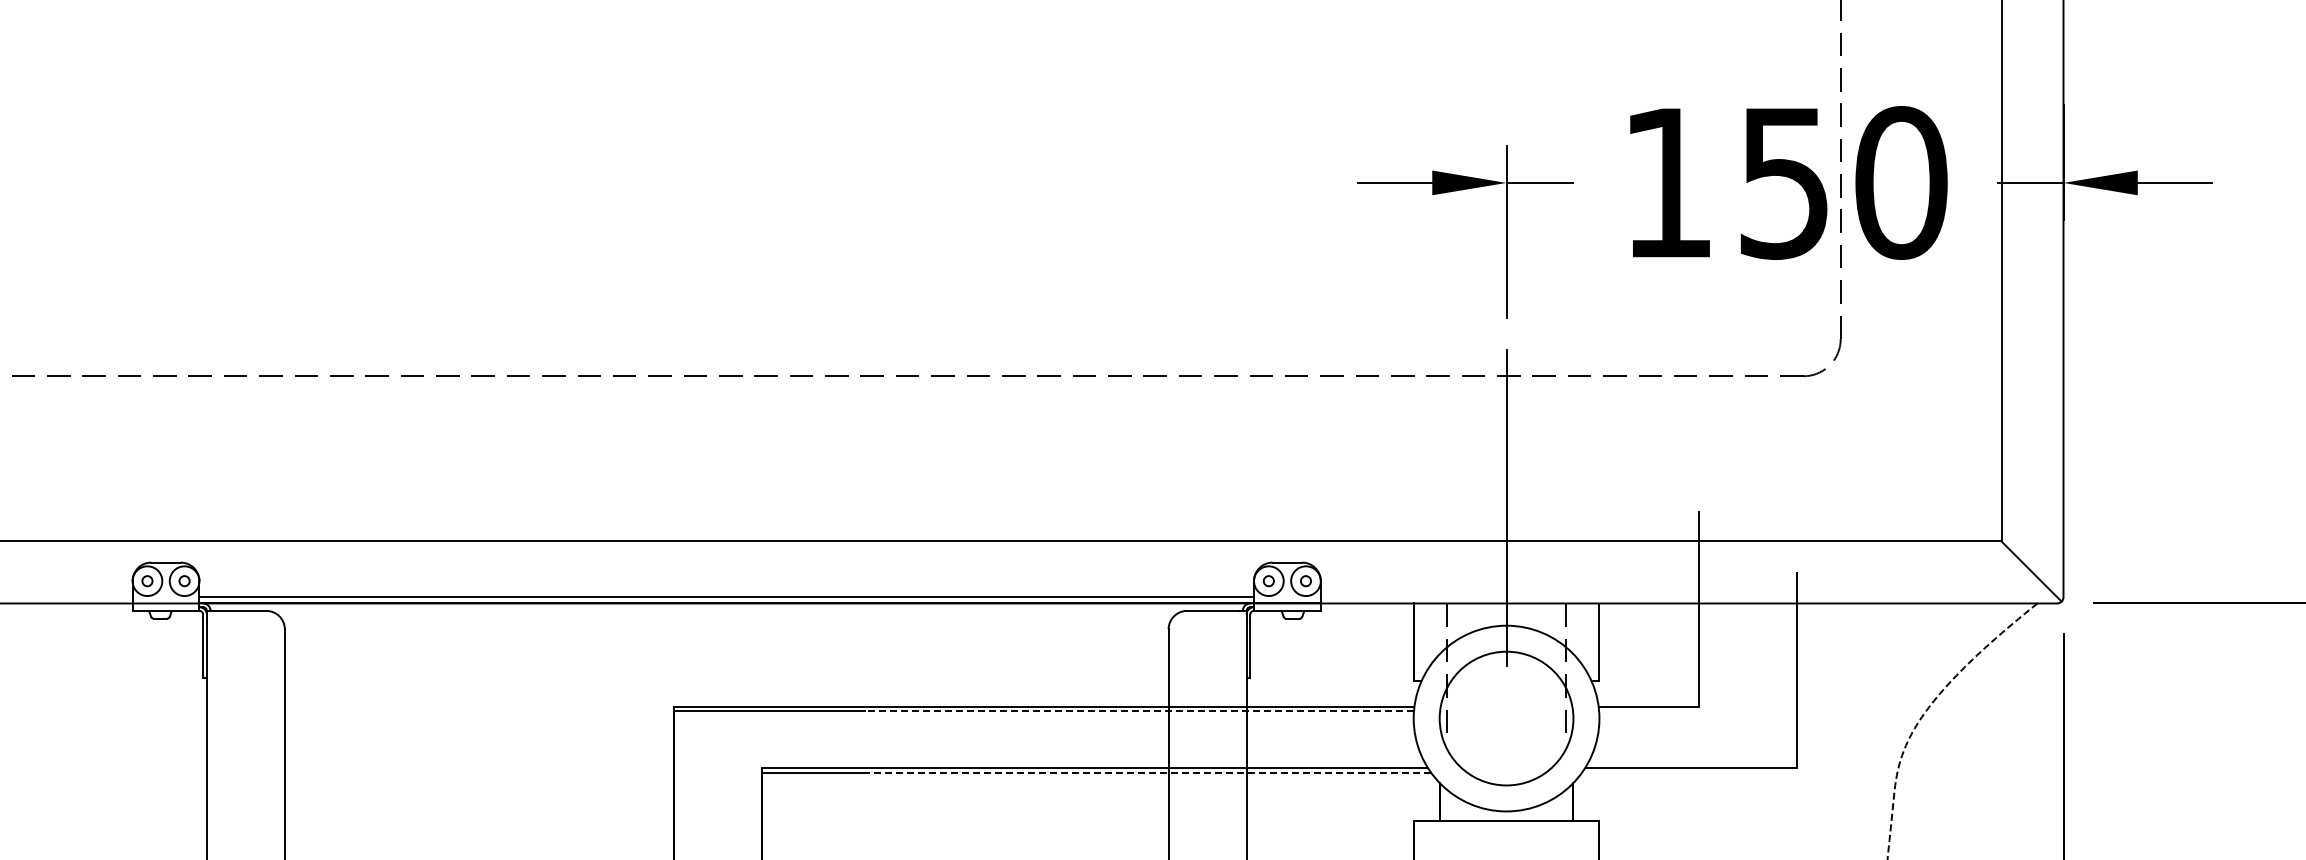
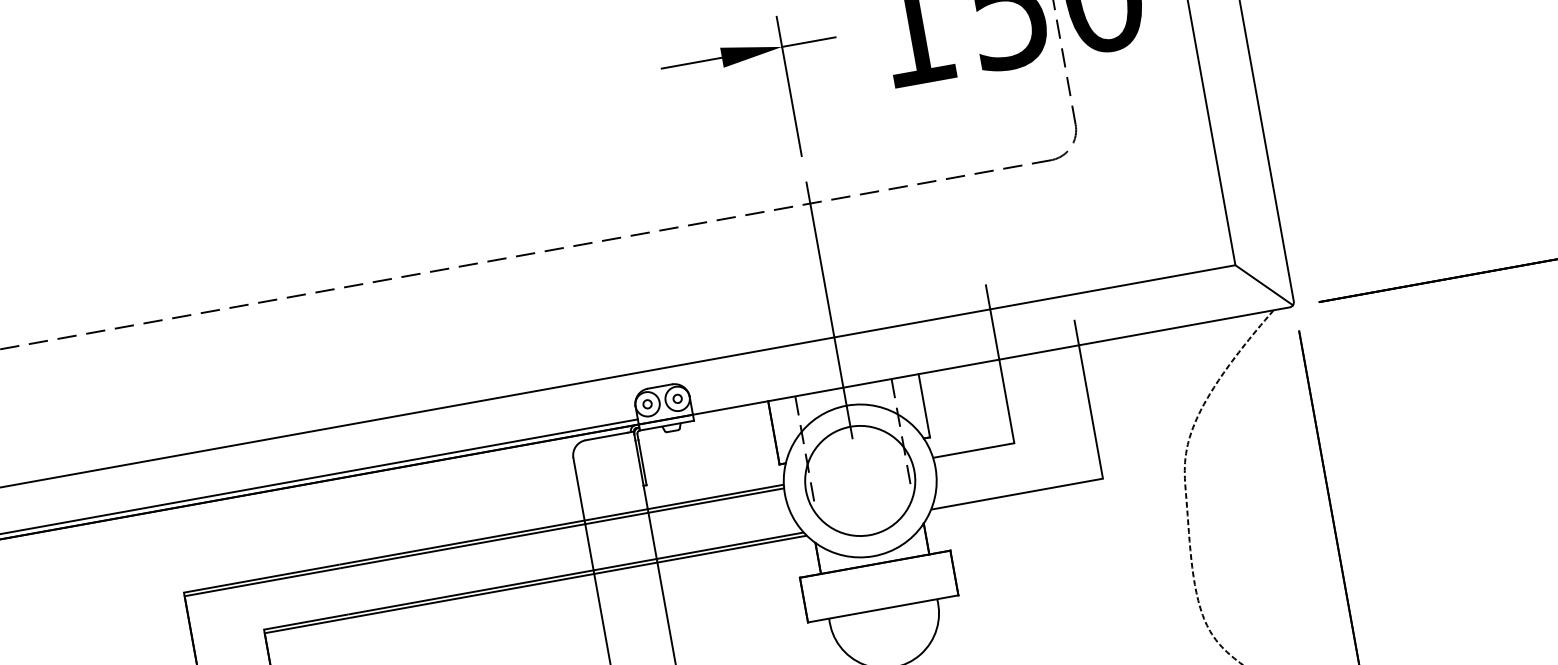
line: (1140, 711) -> (562, 528), dashed -> solid
line: (1148, 772) -> (577, 576), dashed -> solid

